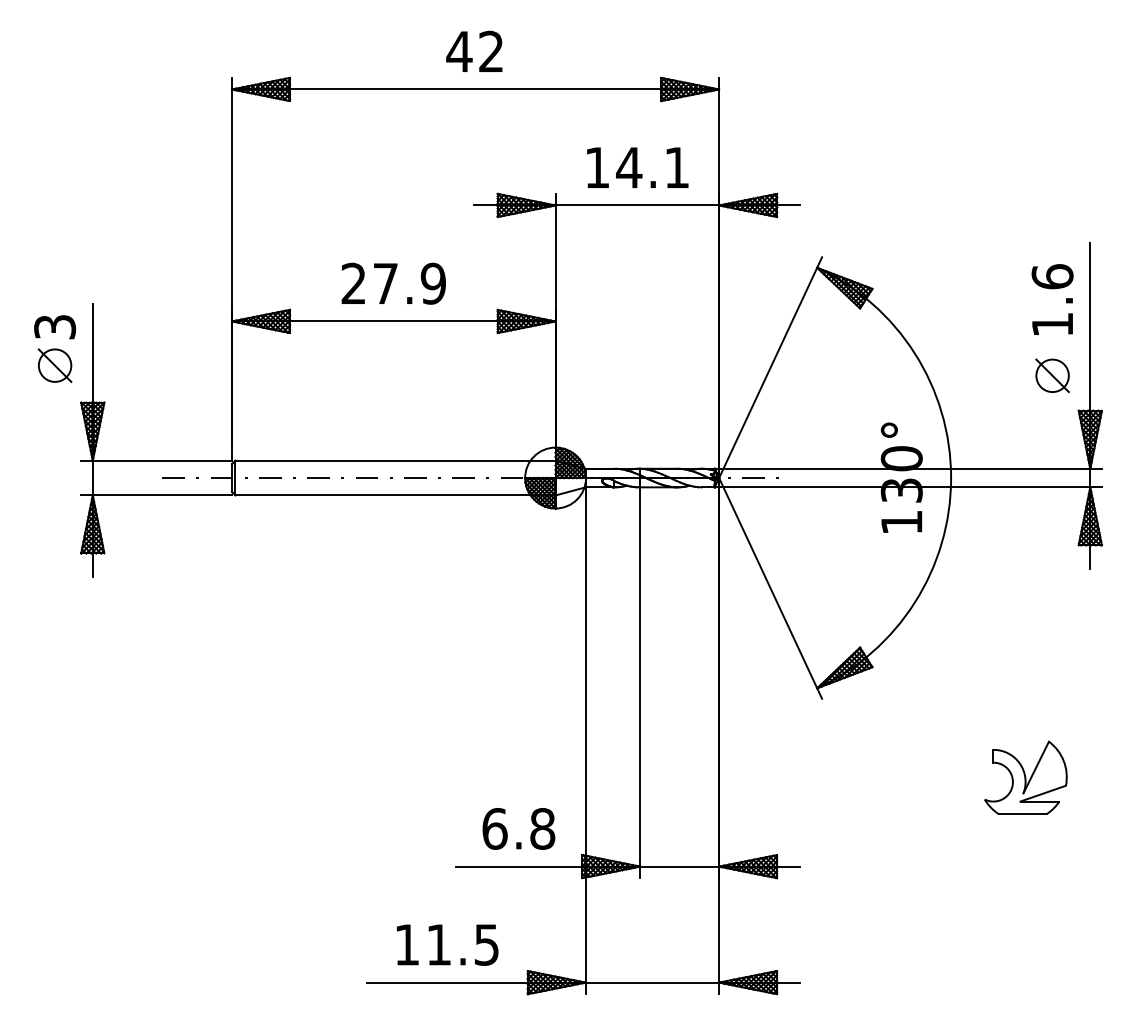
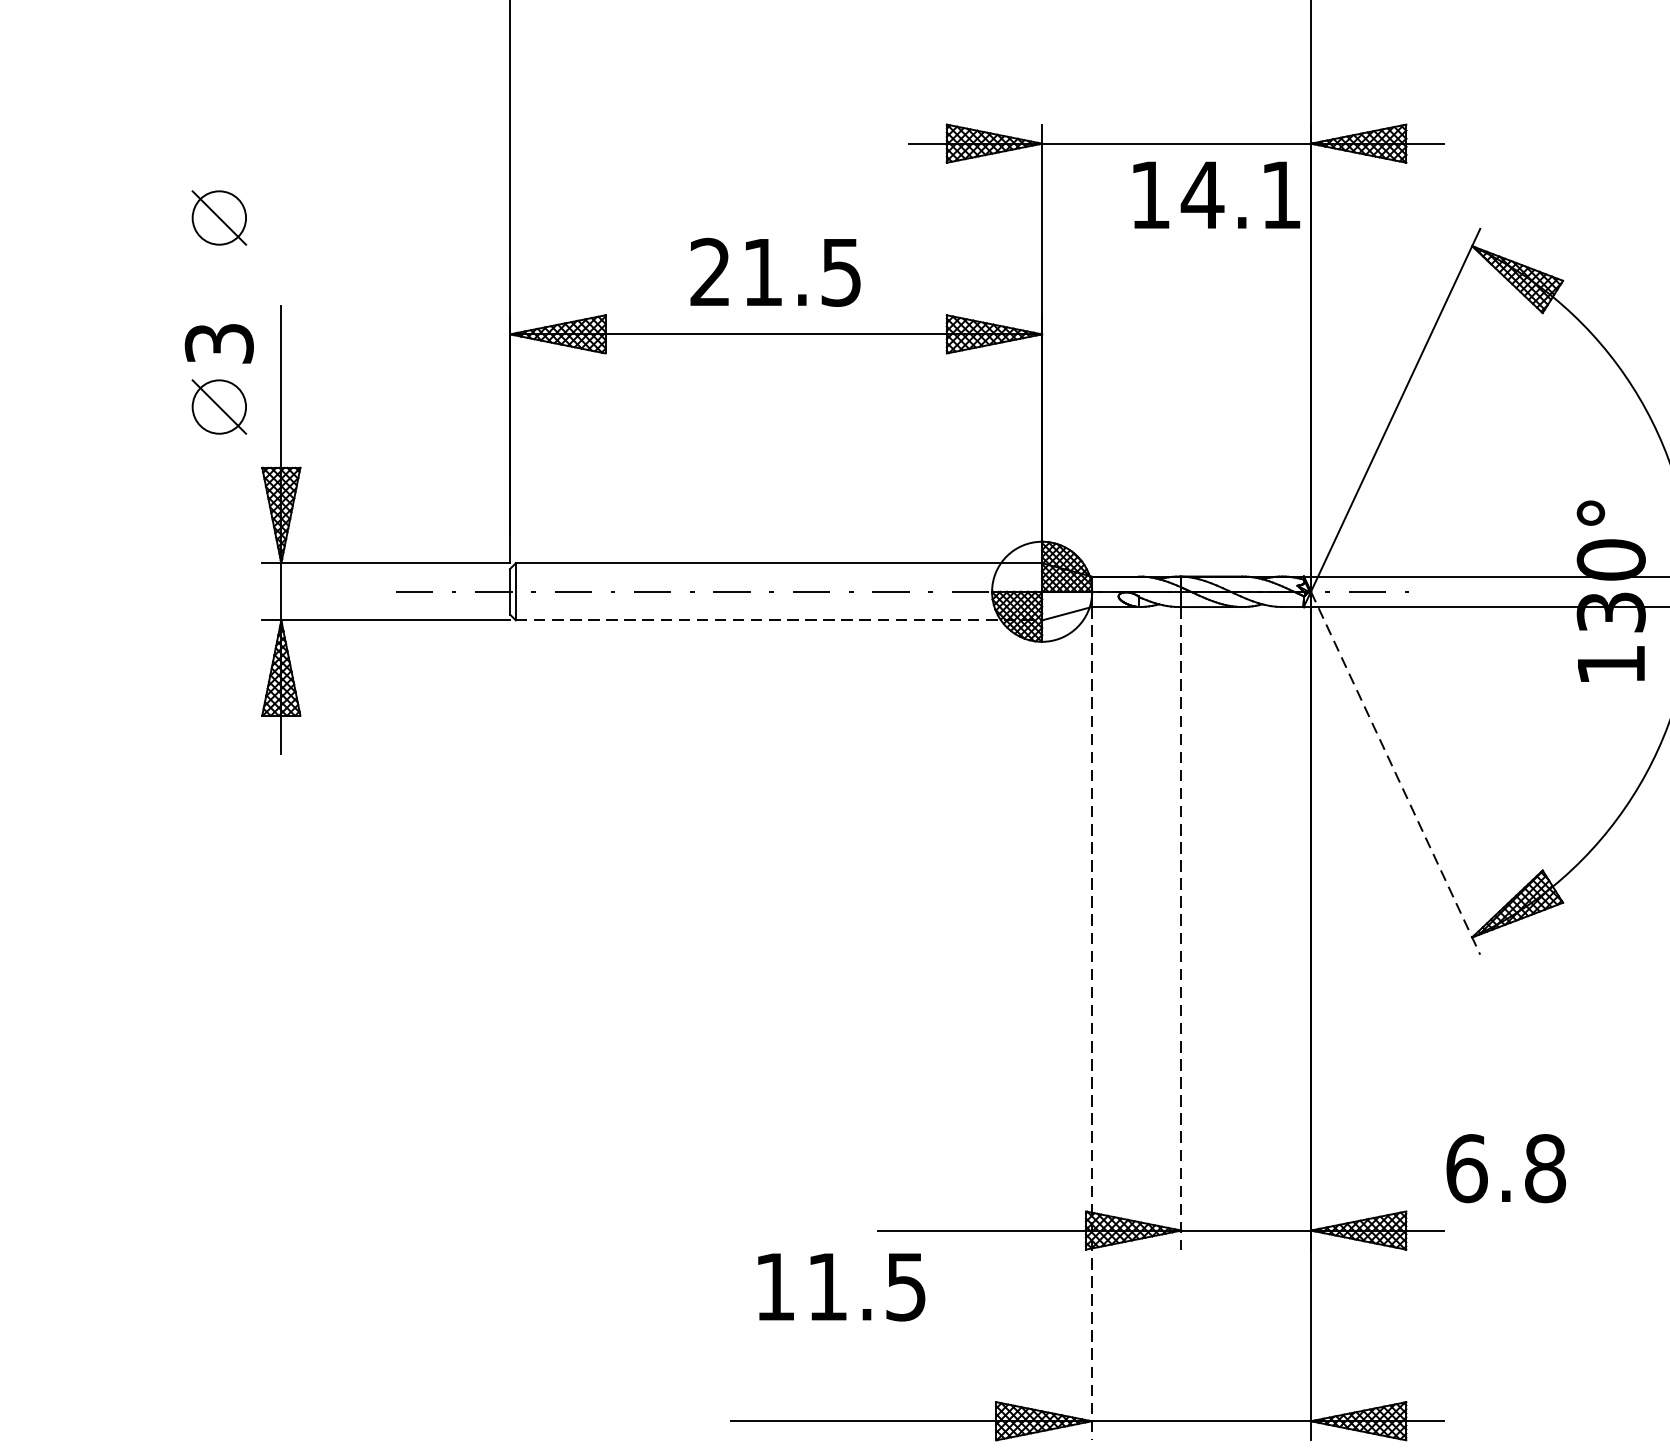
text: (637, 167) -> (1216, 194), moved
part: (54, 250) -> (218, 217), added
text: (409, 283) -> (801, 271), 27.9 -> 21.5
line: (396, 495) -> (780, 620), solid -> dashed
line: (770, 588) -> (1395, 773), solid -> dashed
line: (640, 683) -> (1181, 929), solid -> dashed
line: (585, 741) -> (1091, 1024), solid -> dashed
text: (518, 828) -> (1505, 1167), moved
text: (447, 944) -> (841, 1286), moved

